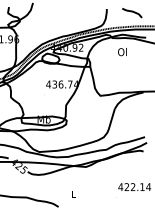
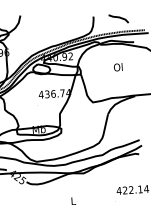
text: (122, 52) -> (118, 67), moved

